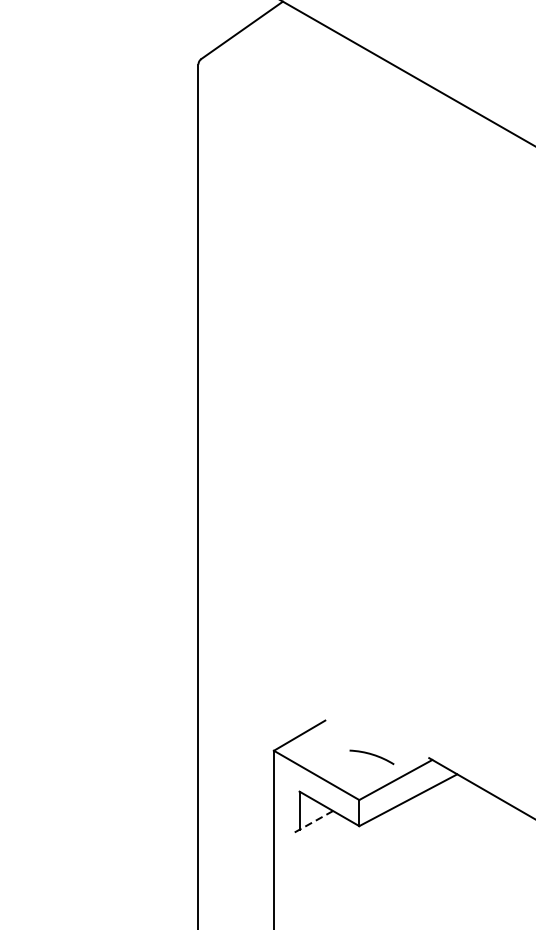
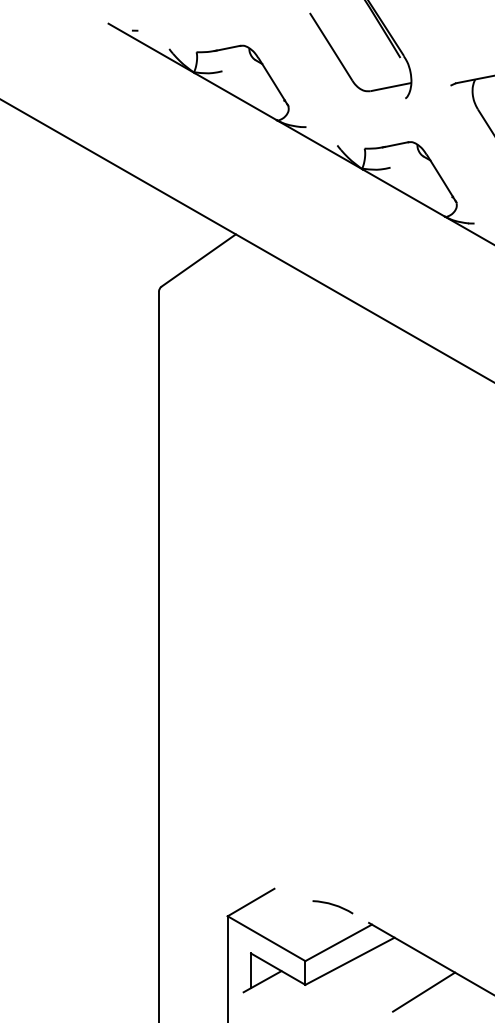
arc: (371, 755) -> (332, 905), moved
line: (312, 822) -> (262, 981), dashed -> solid
line: (490, 833) -> (424, 991), added

